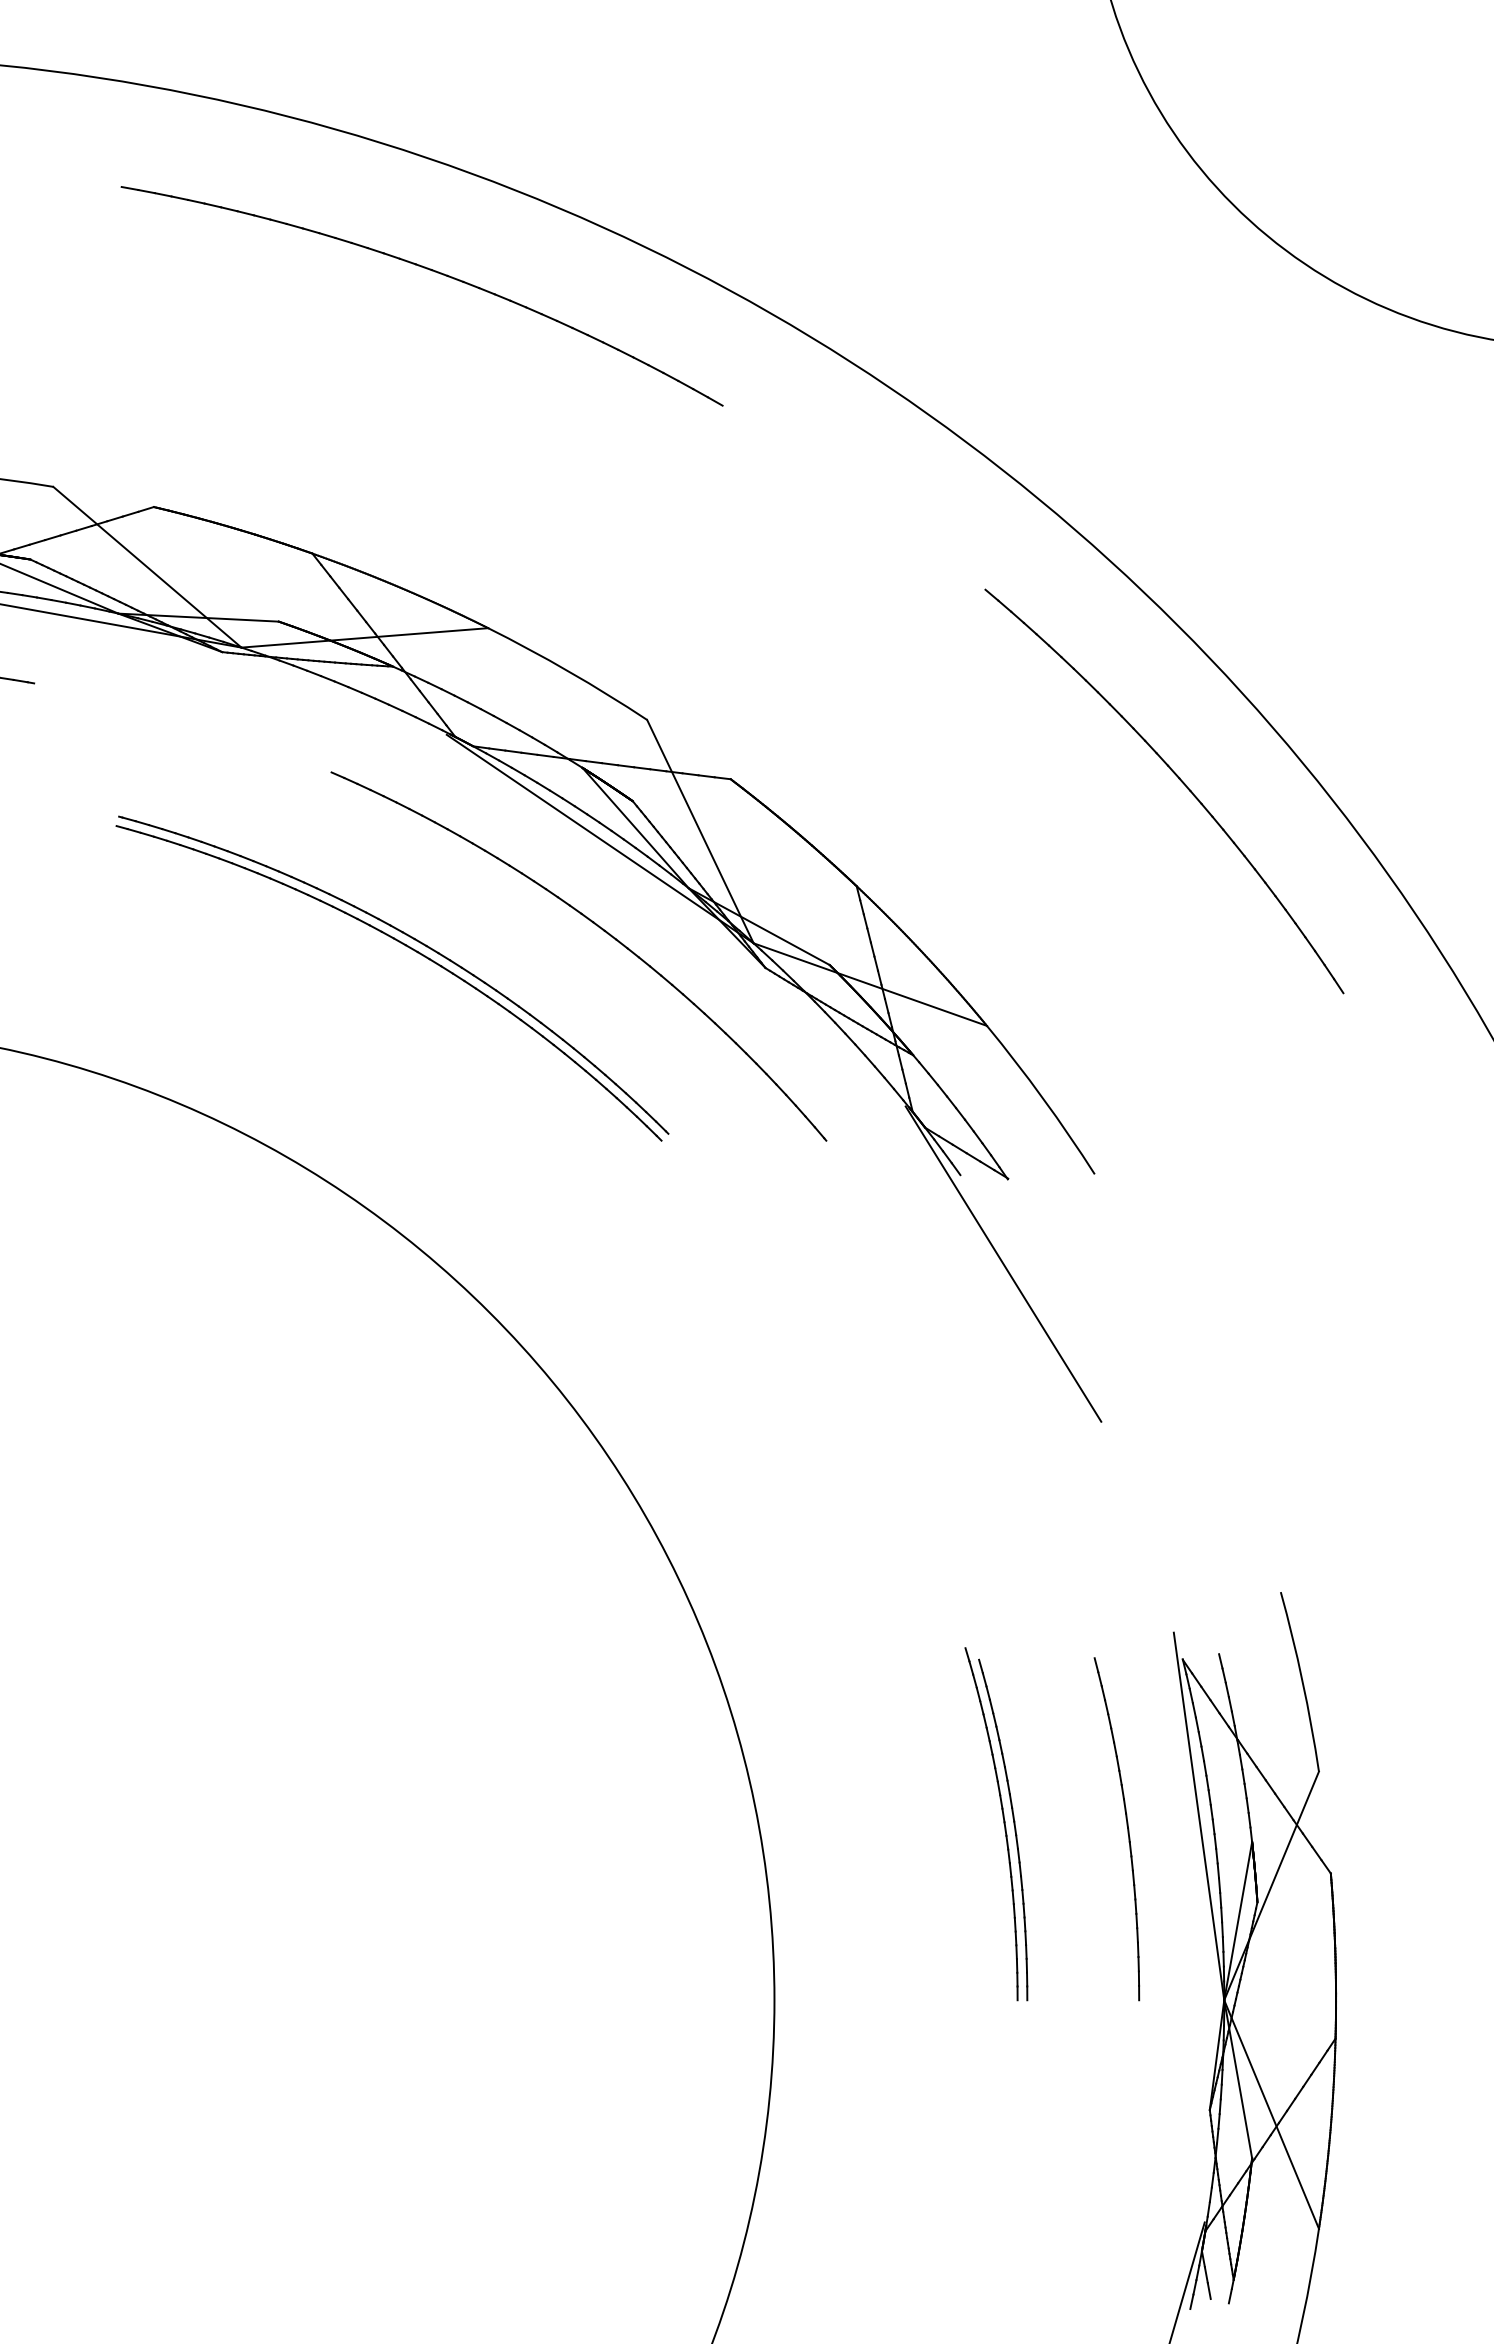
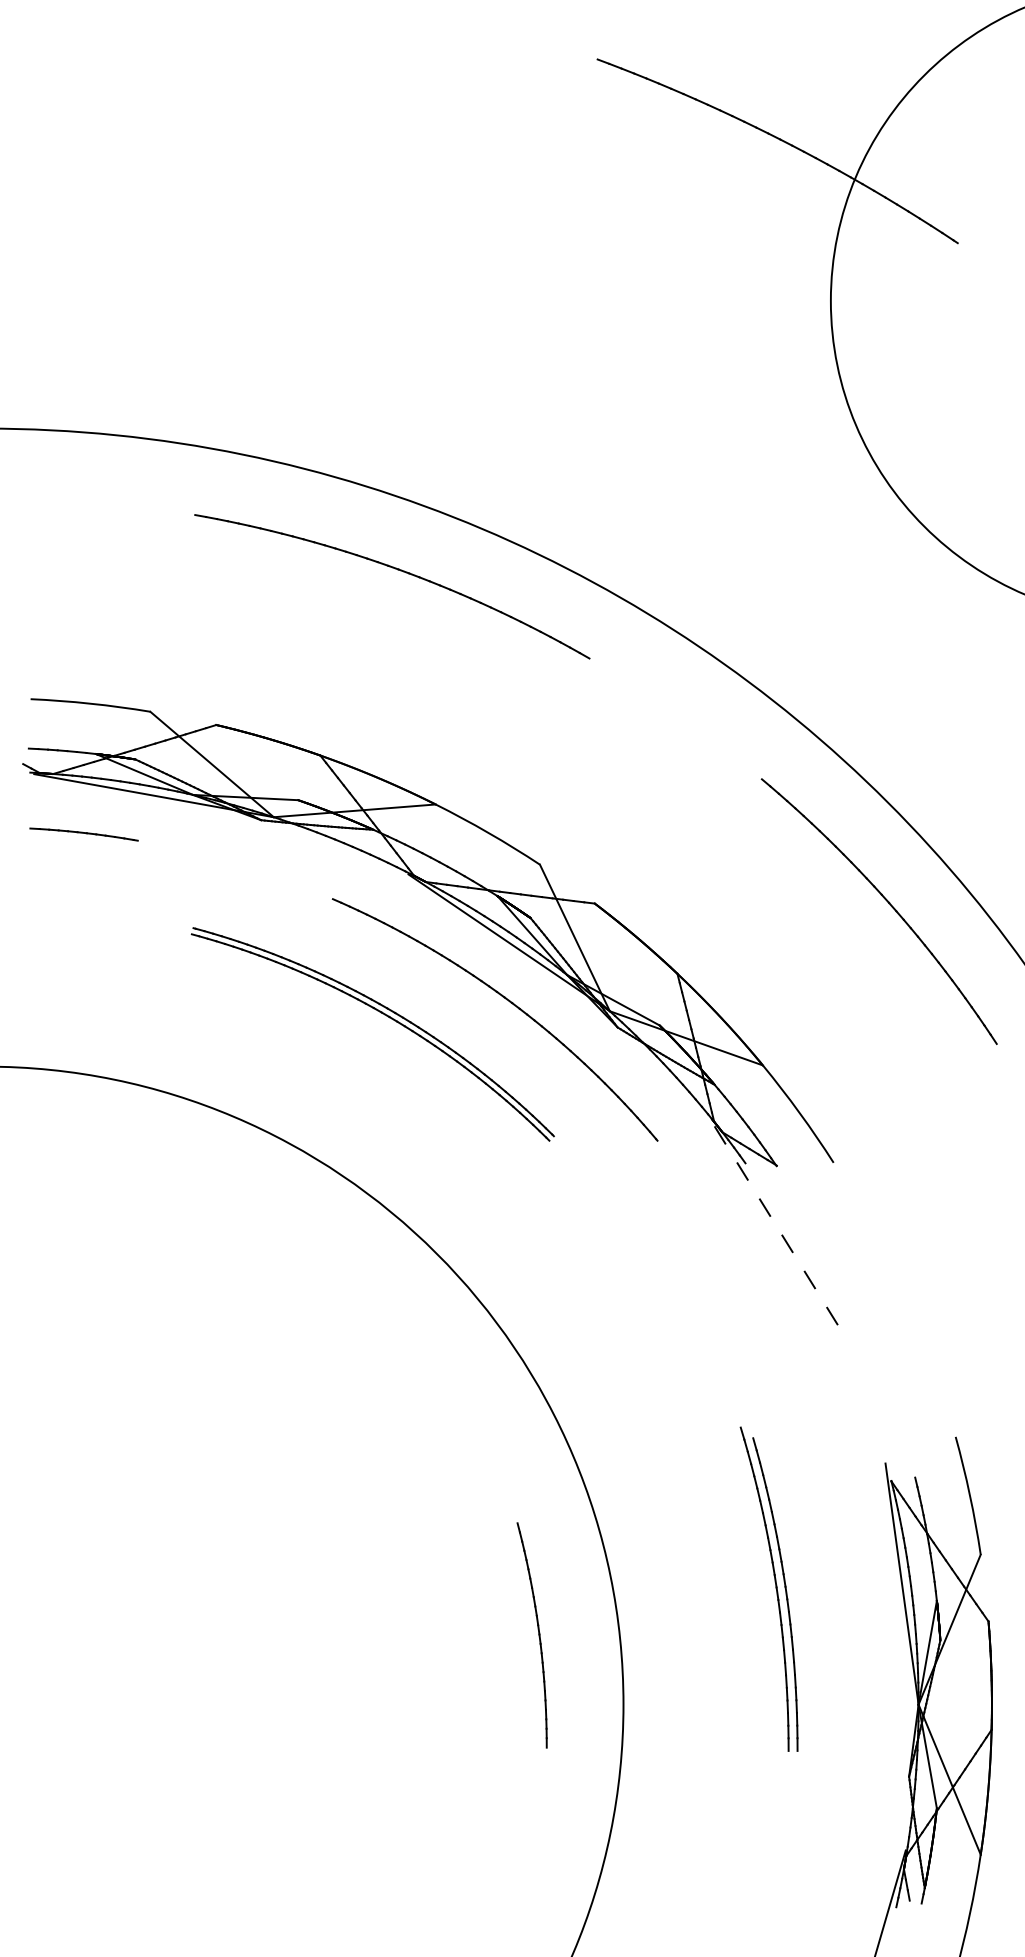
line: (1003, 1263) -> (773, 1221), solid -> dashed
part: (995, 1823) -> (768, 1588), size x1.4
part: (1126, 1829) -> (538, 1635), moved

